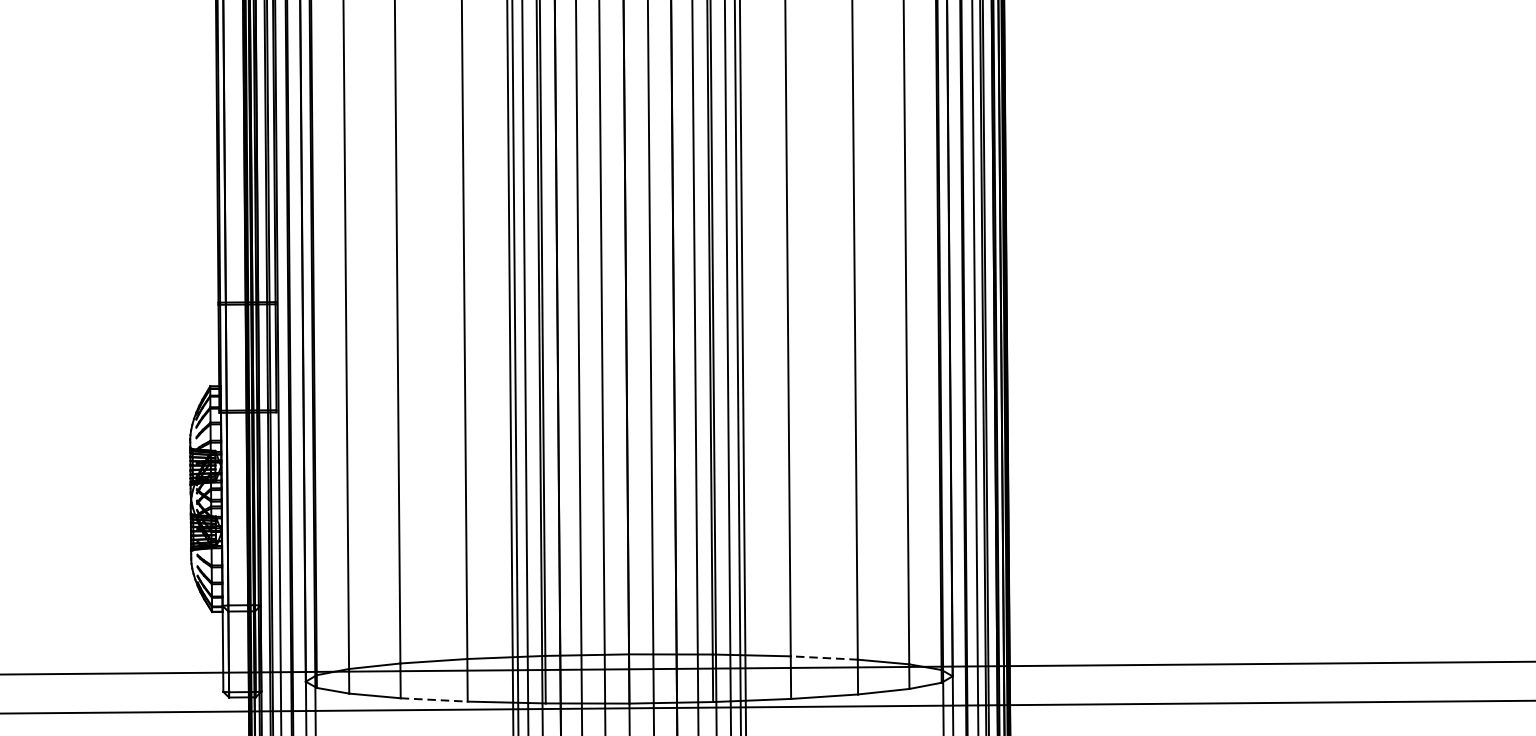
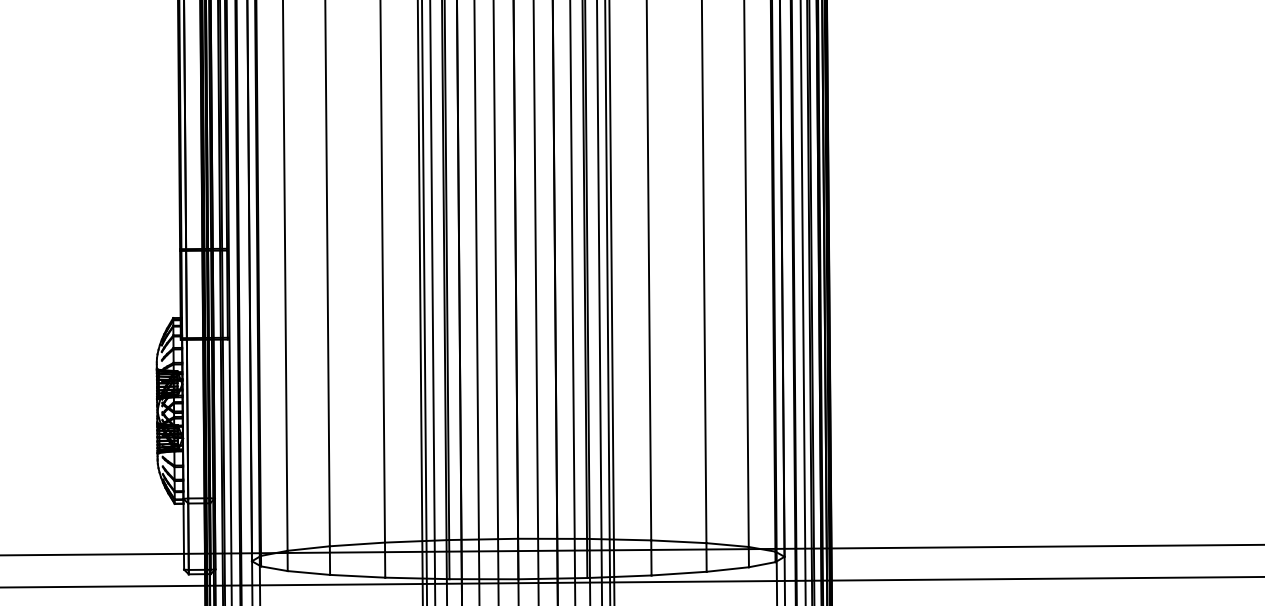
line: (823, 657) -> (678, 541), dashed -> solid
line: (433, 700) -> (357, 576), dashed -> solid

